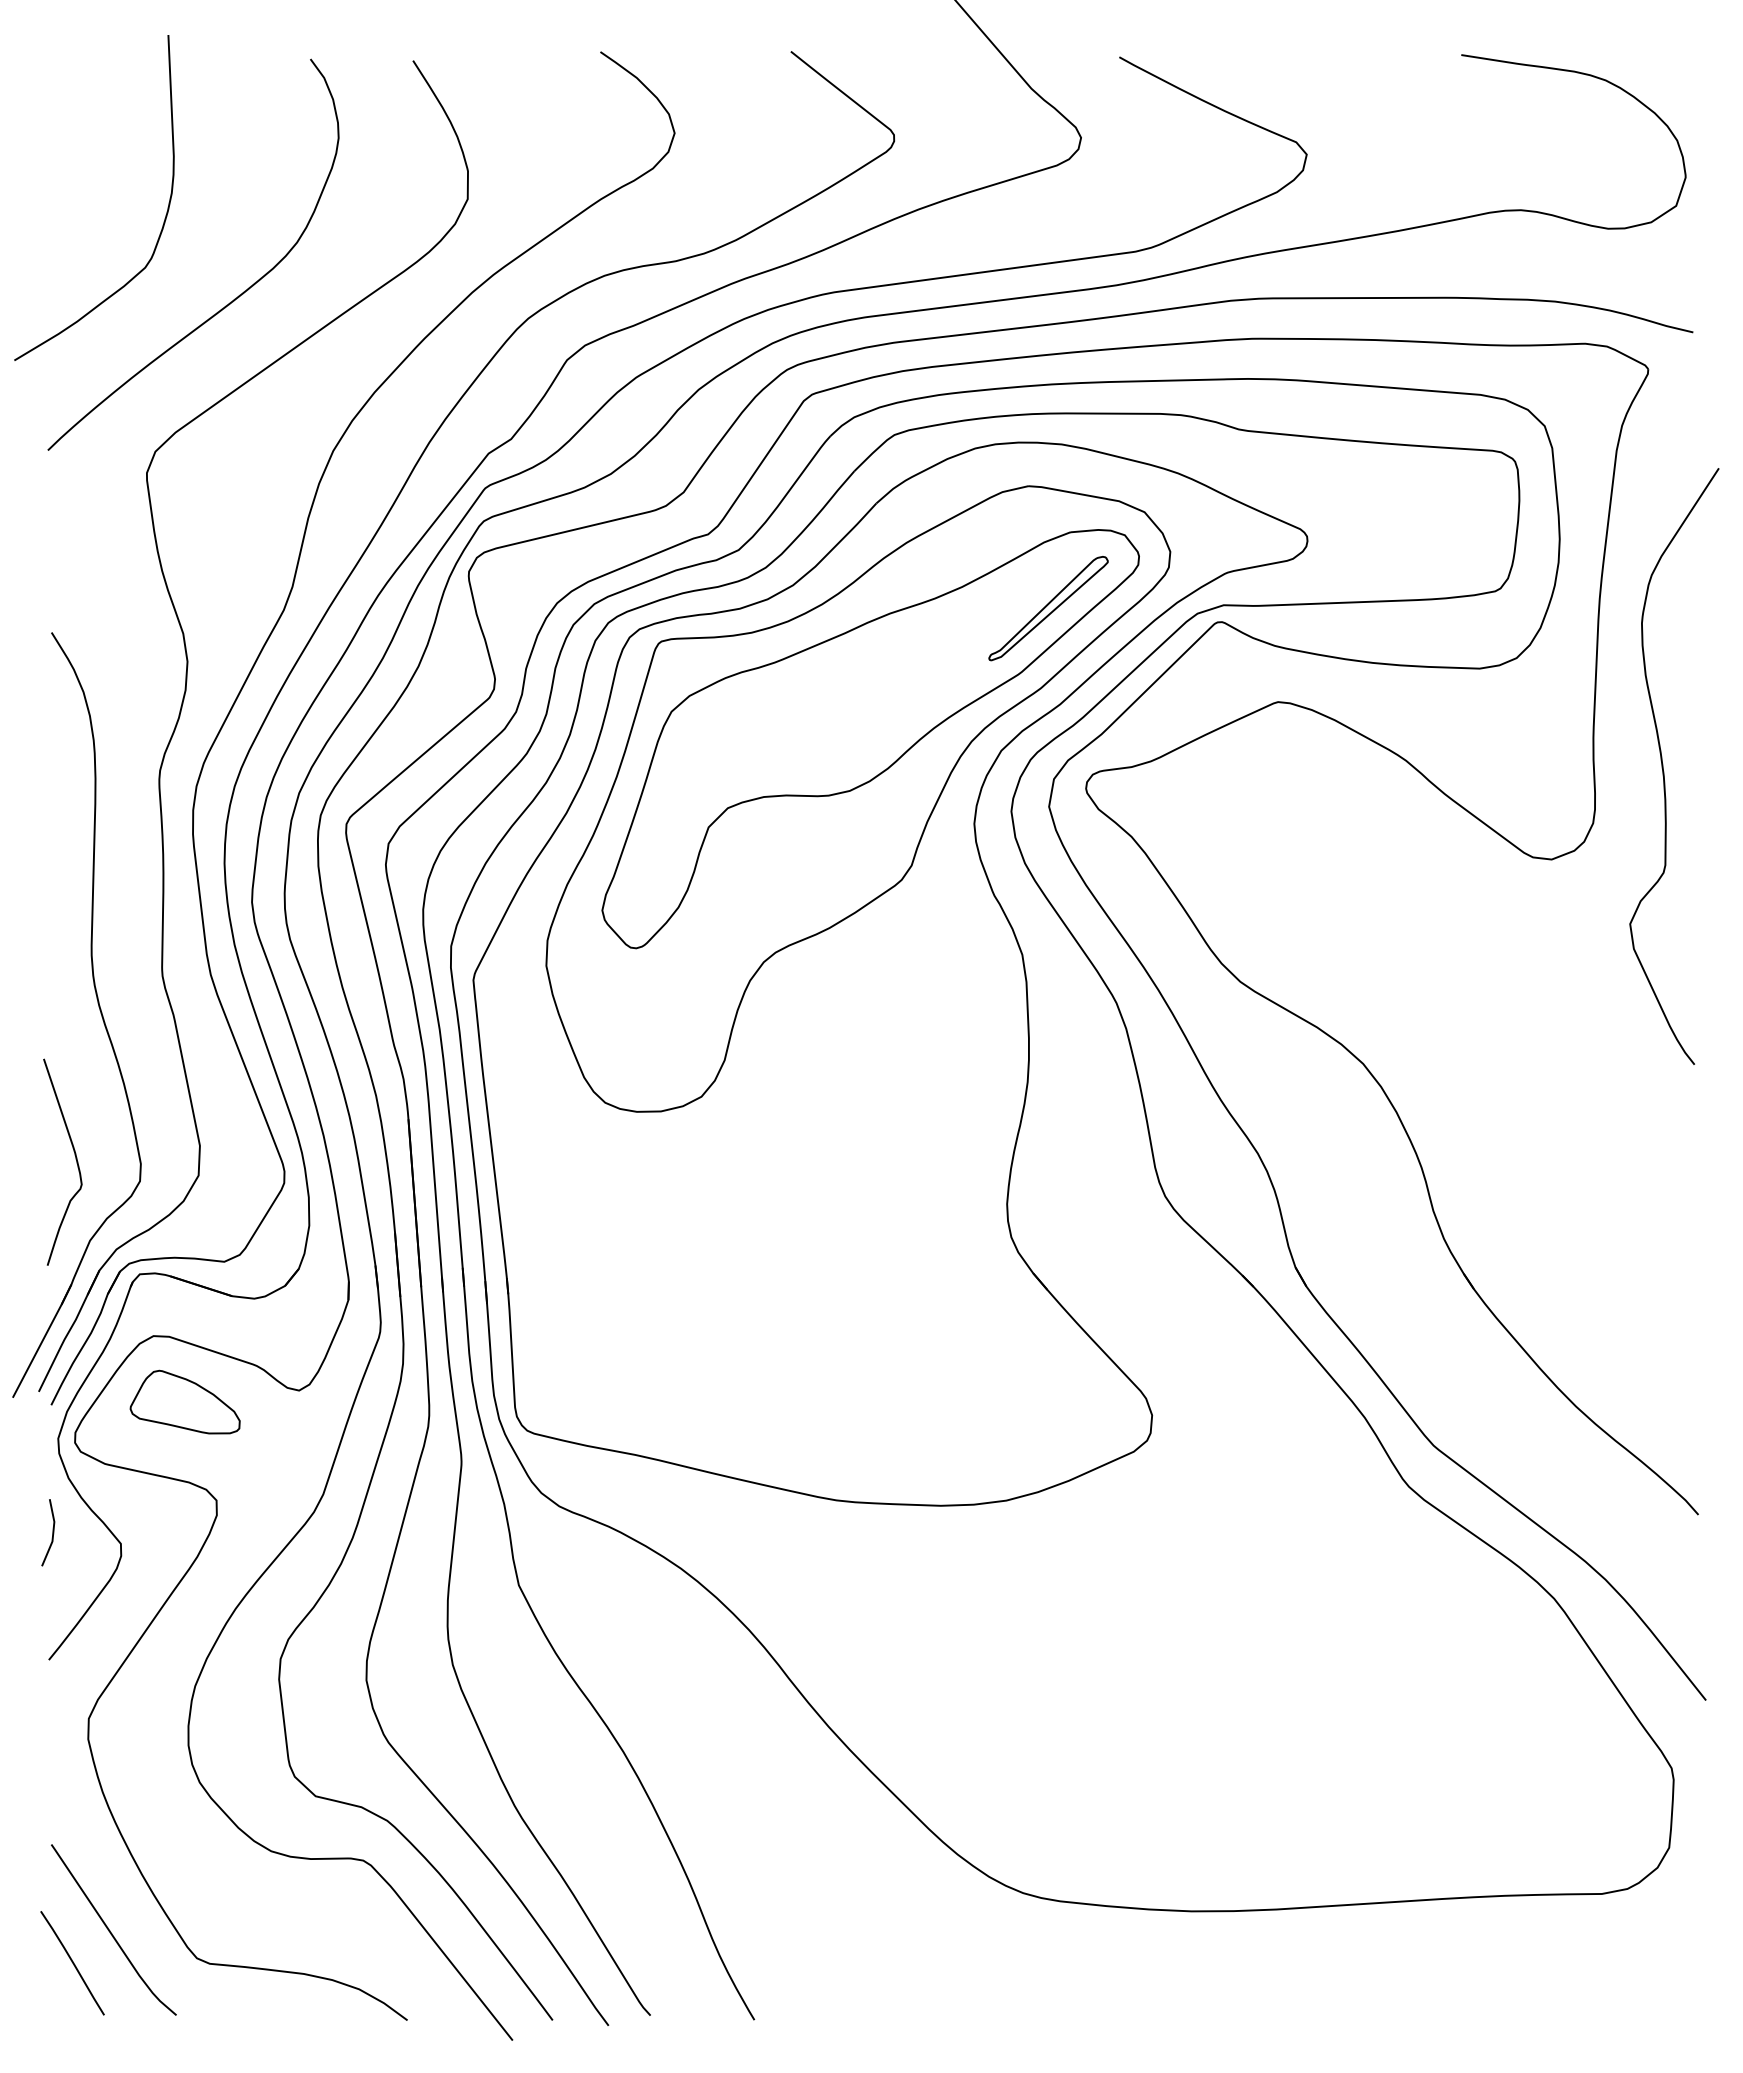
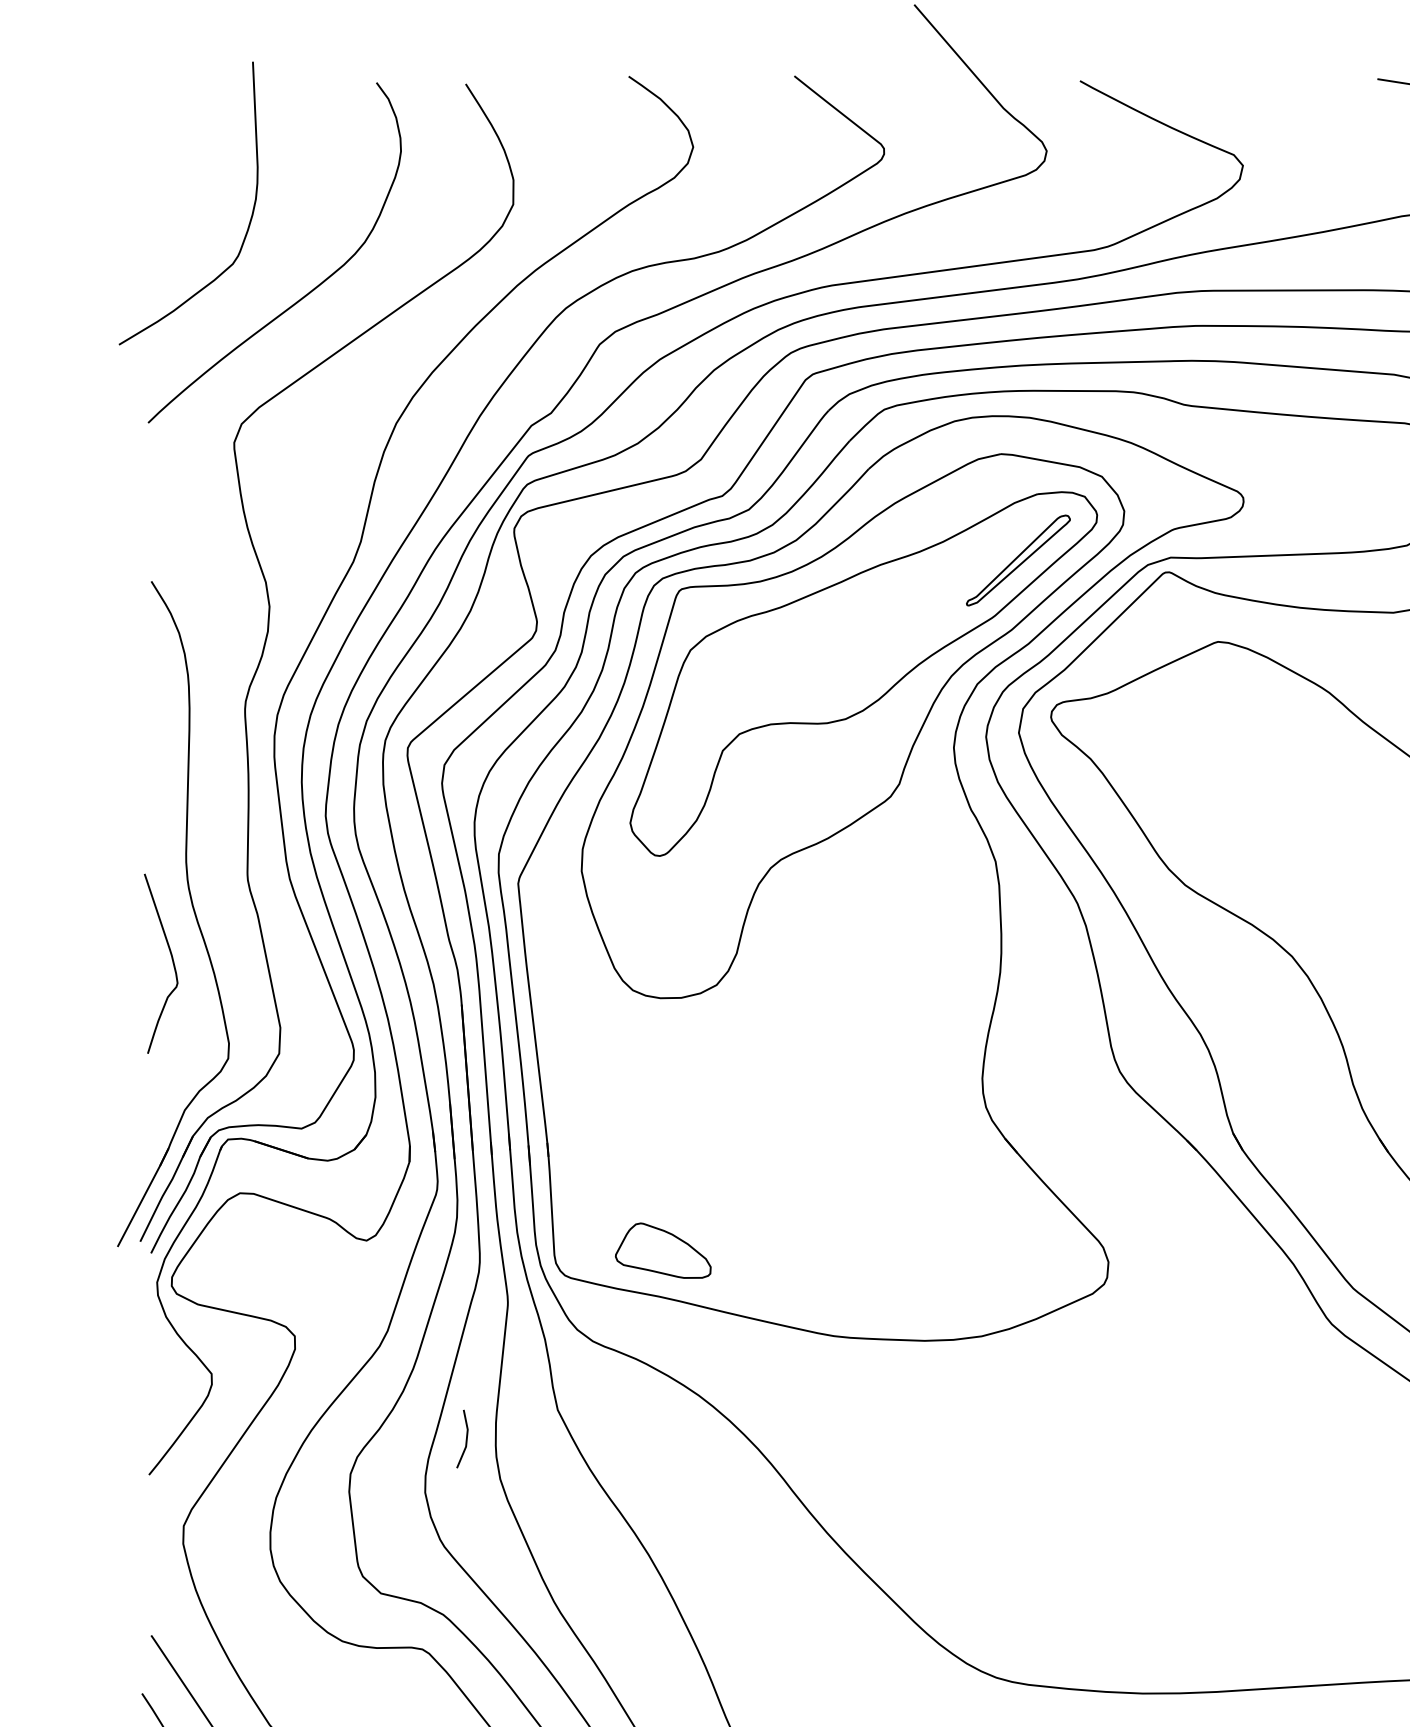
curve: (75, 1159) -> (172, 961), moved
part: (184, 1401) -> (662, 1250), moved
line: (52, 1532) -> (466, 1438), moved

